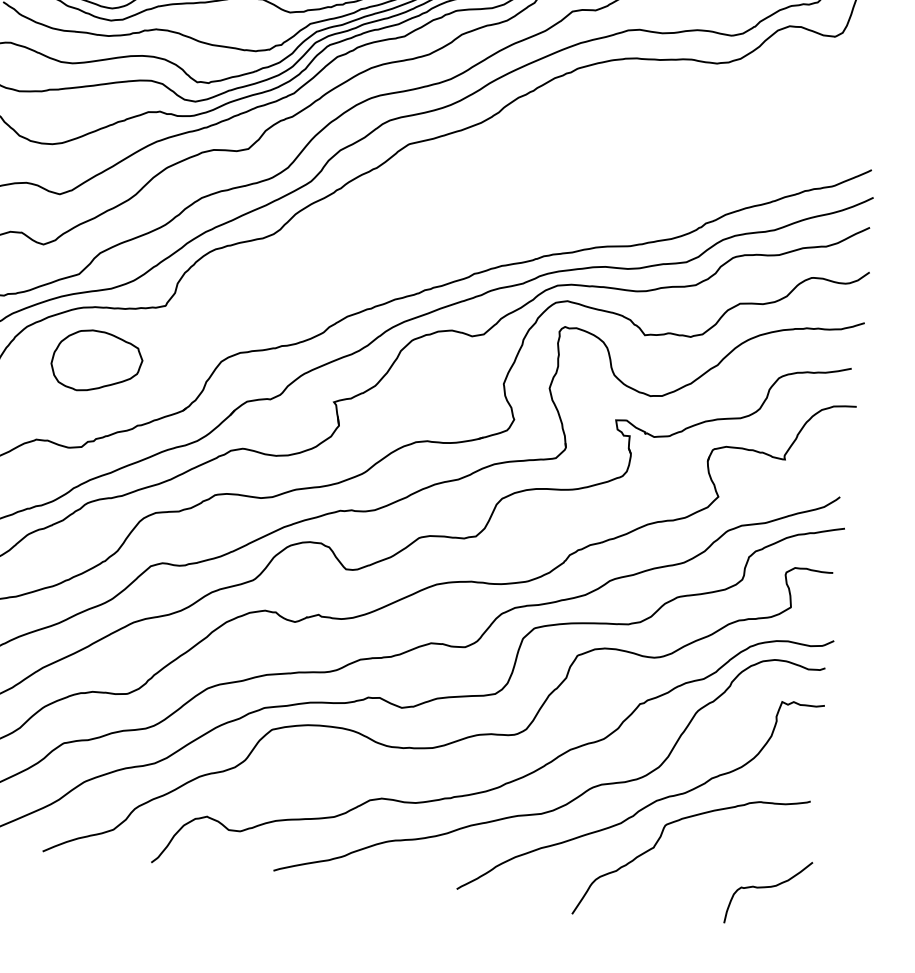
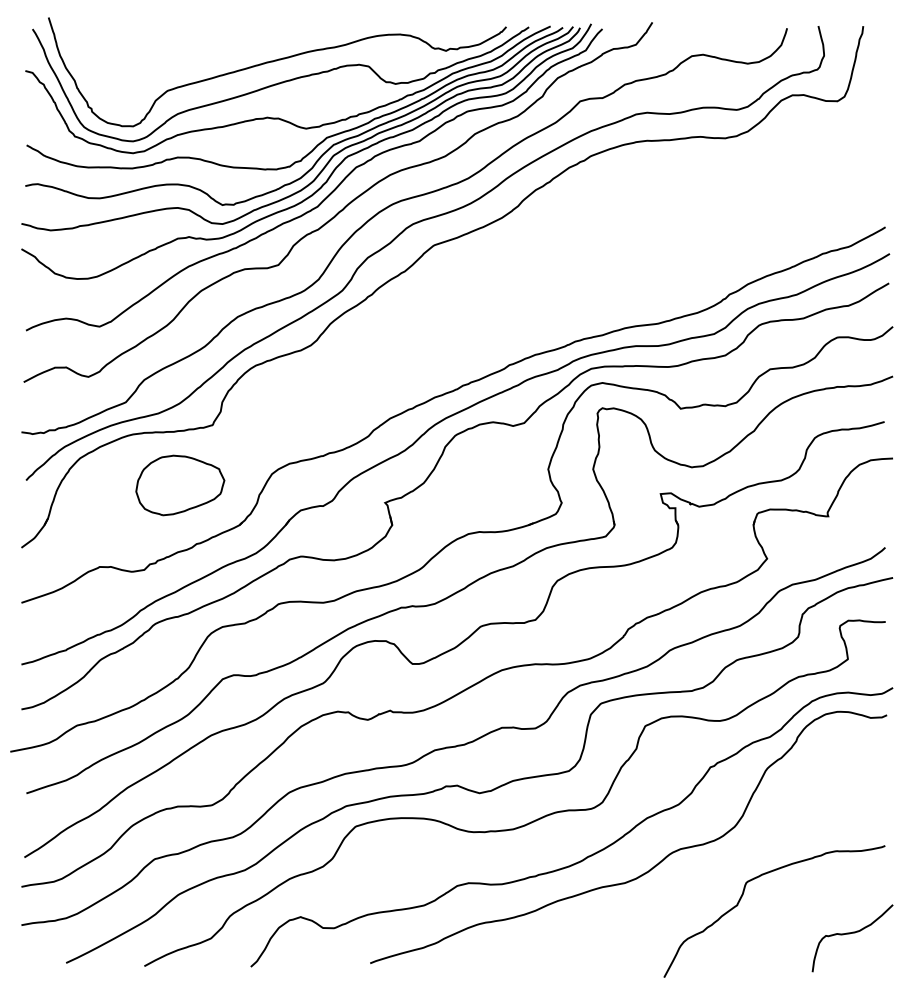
part: (97, 361) -> (180, 485), moved
curve: (645, 805) -> (725, 865), removed

